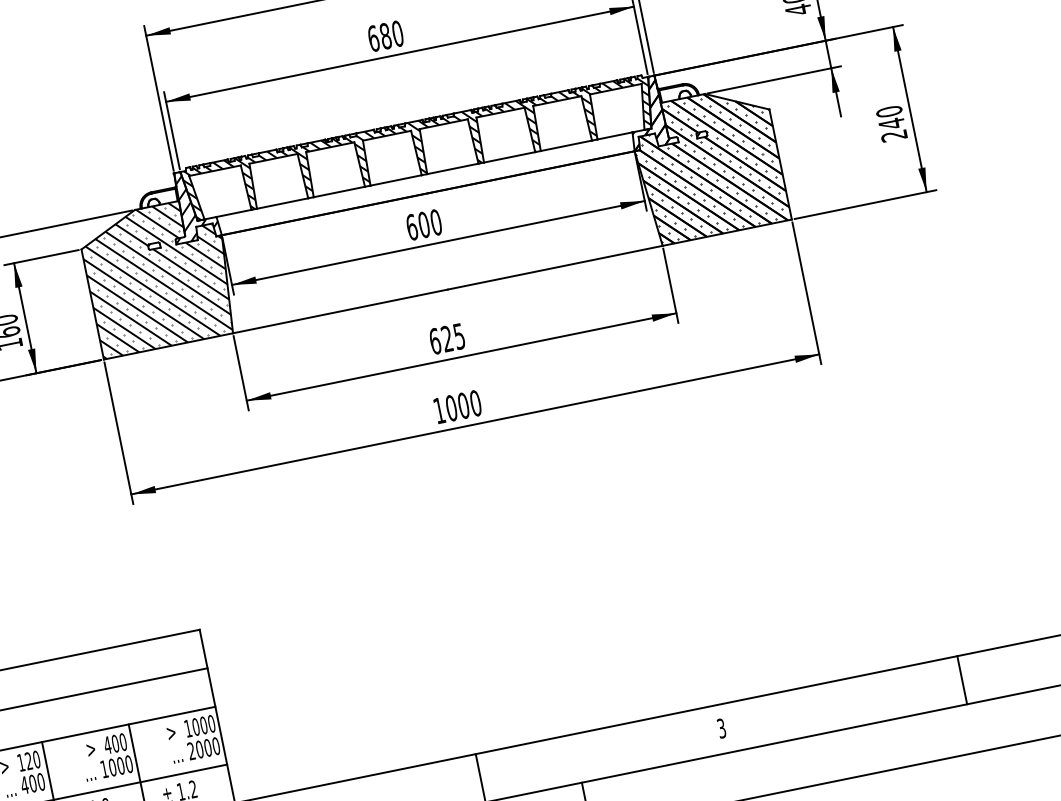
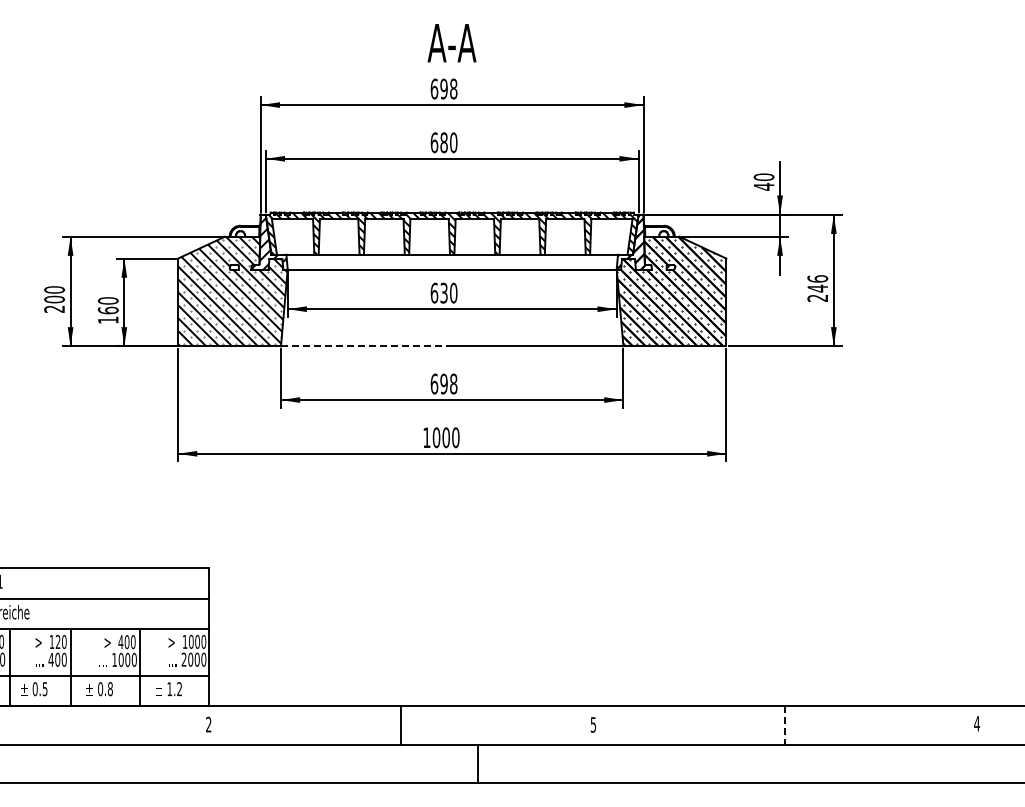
text: (888, 111) -> (817, 278), 240 -> 246
text: (423, 224) -> (443, 292), 600 -> 630
line: (340, 311) -> (366, 346), solid -> dashed
text: (452, 337) -> (448, 383), 625 -> 698
line: (962, 680) -> (785, 725), solid -> dashed
text: (721, 727) -> (593, 724), 3 -> 5

